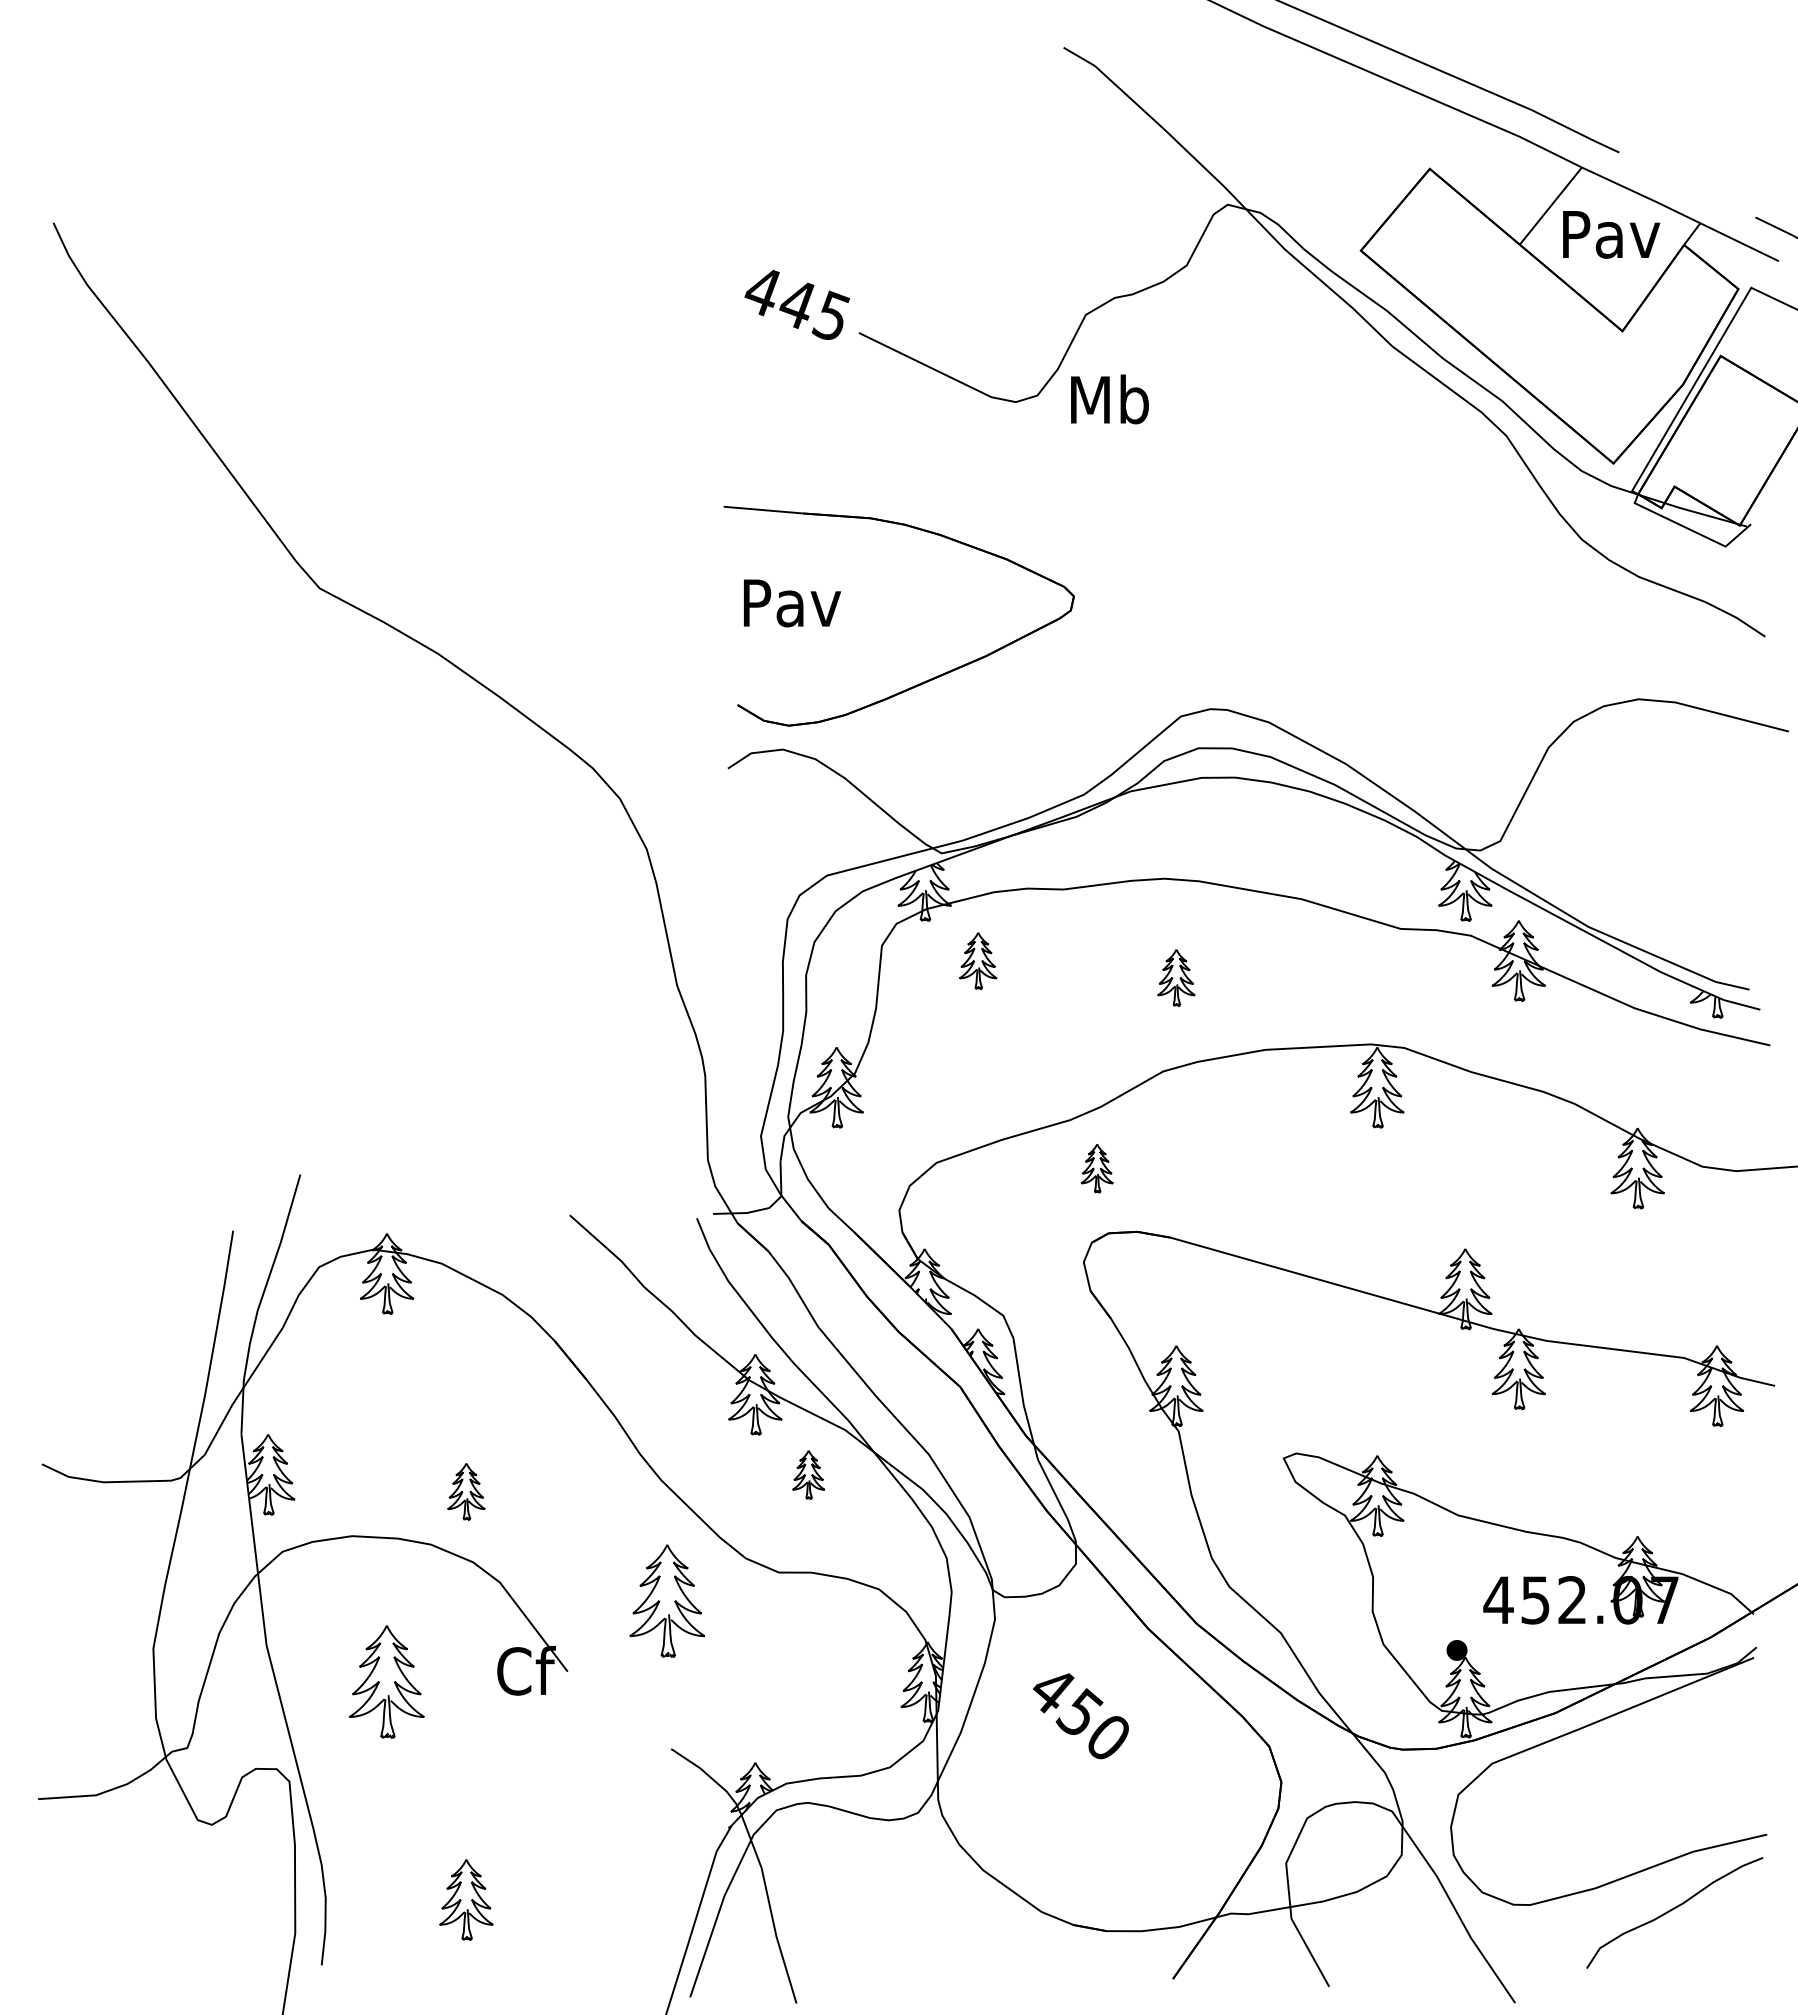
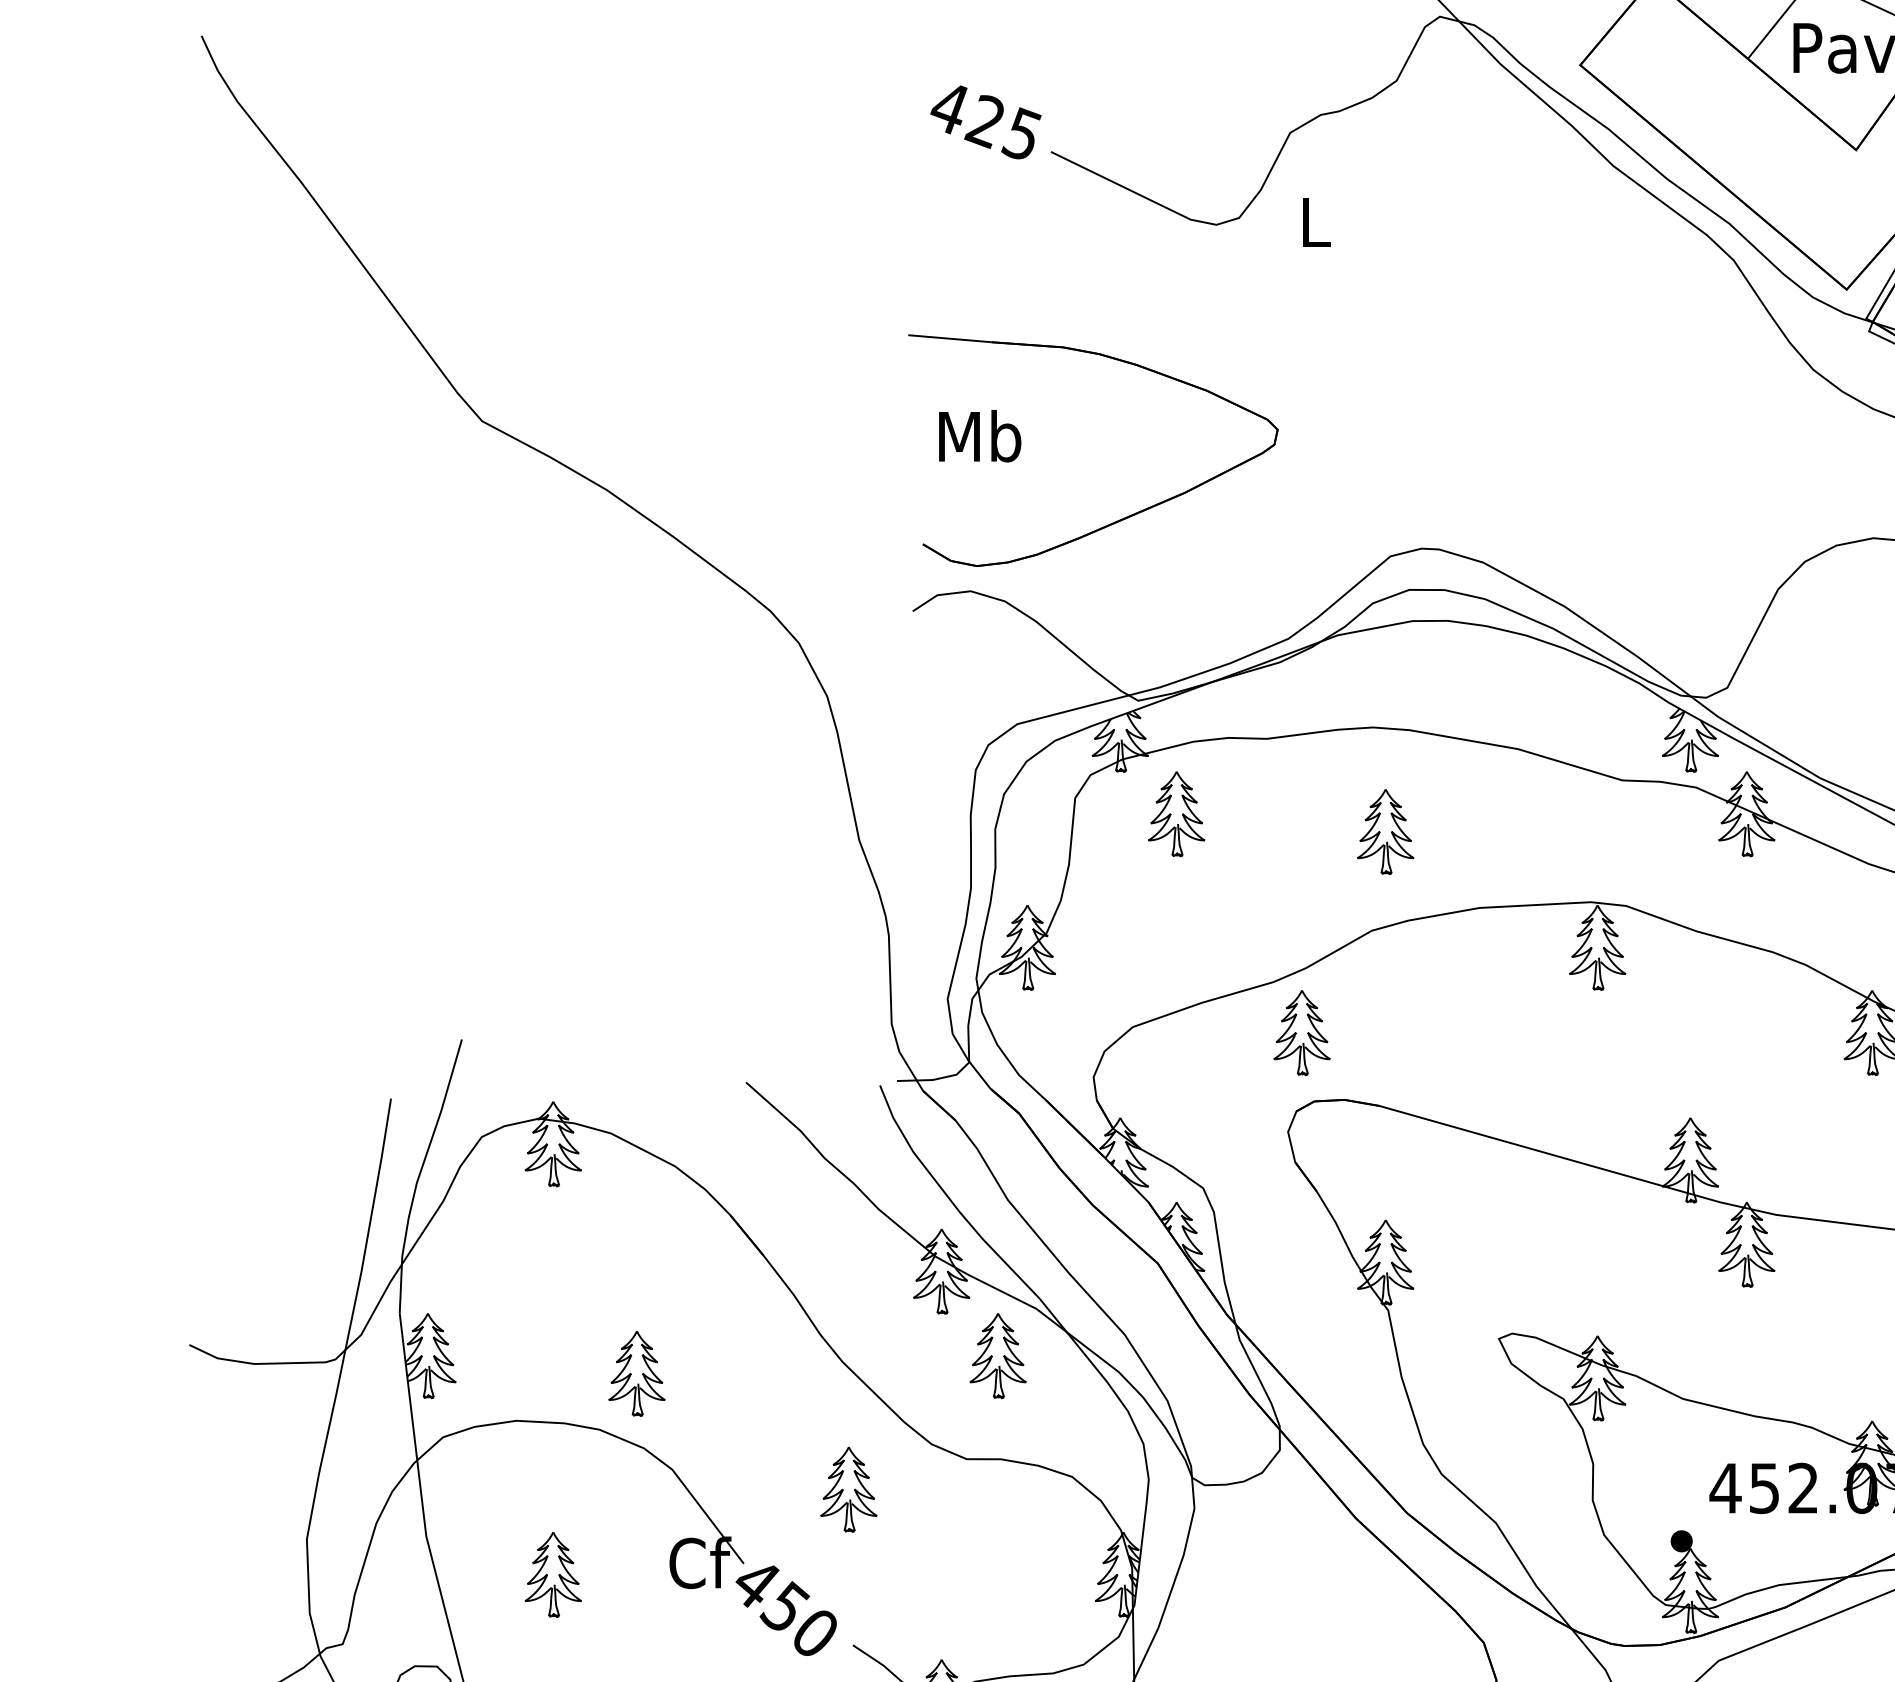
text: (795, 304) -> (984, 121), 445 -> 425
text: (1109, 399) -> (1315, 222), Mb -> L
text: (792, 602) -> (980, 436), Pav -> Mb
part: (978, 960) -> (1177, 813), size x1.43
part: (1176, 977) -> (1385, 831), size x1.43
part: (1097, 1168) -> (1302, 1033), size x1.67
part: (808, 1474) -> (997, 1355), size x1.67
part: (466, 1491) -> (637, 1373), size x1.43
part: (667, 1601) -> (849, 1489), size x0.71
part: (387, 1682) -> (553, 1575), size x0.71
text: (1080, 1716) -> (785, 1610), moved

